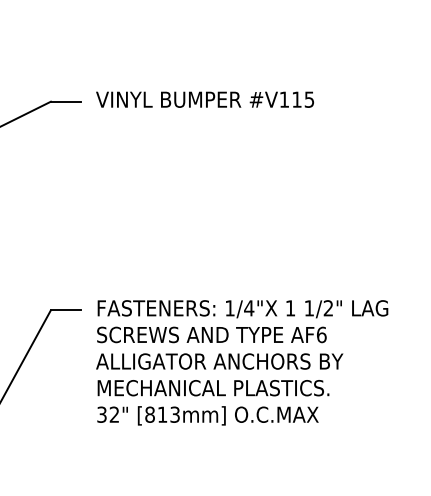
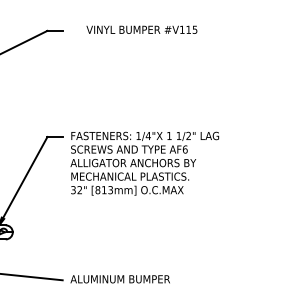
text: (204, 99) -> (141, 29), moved

